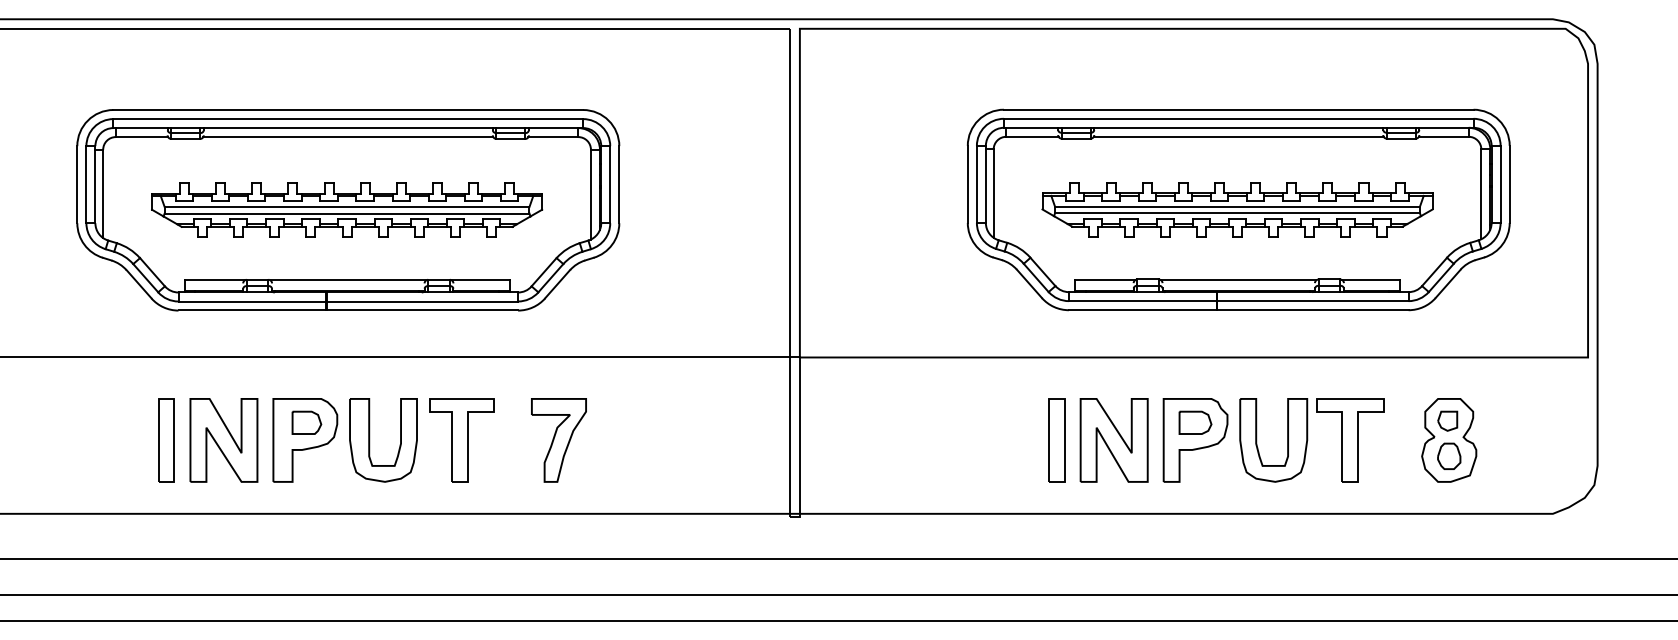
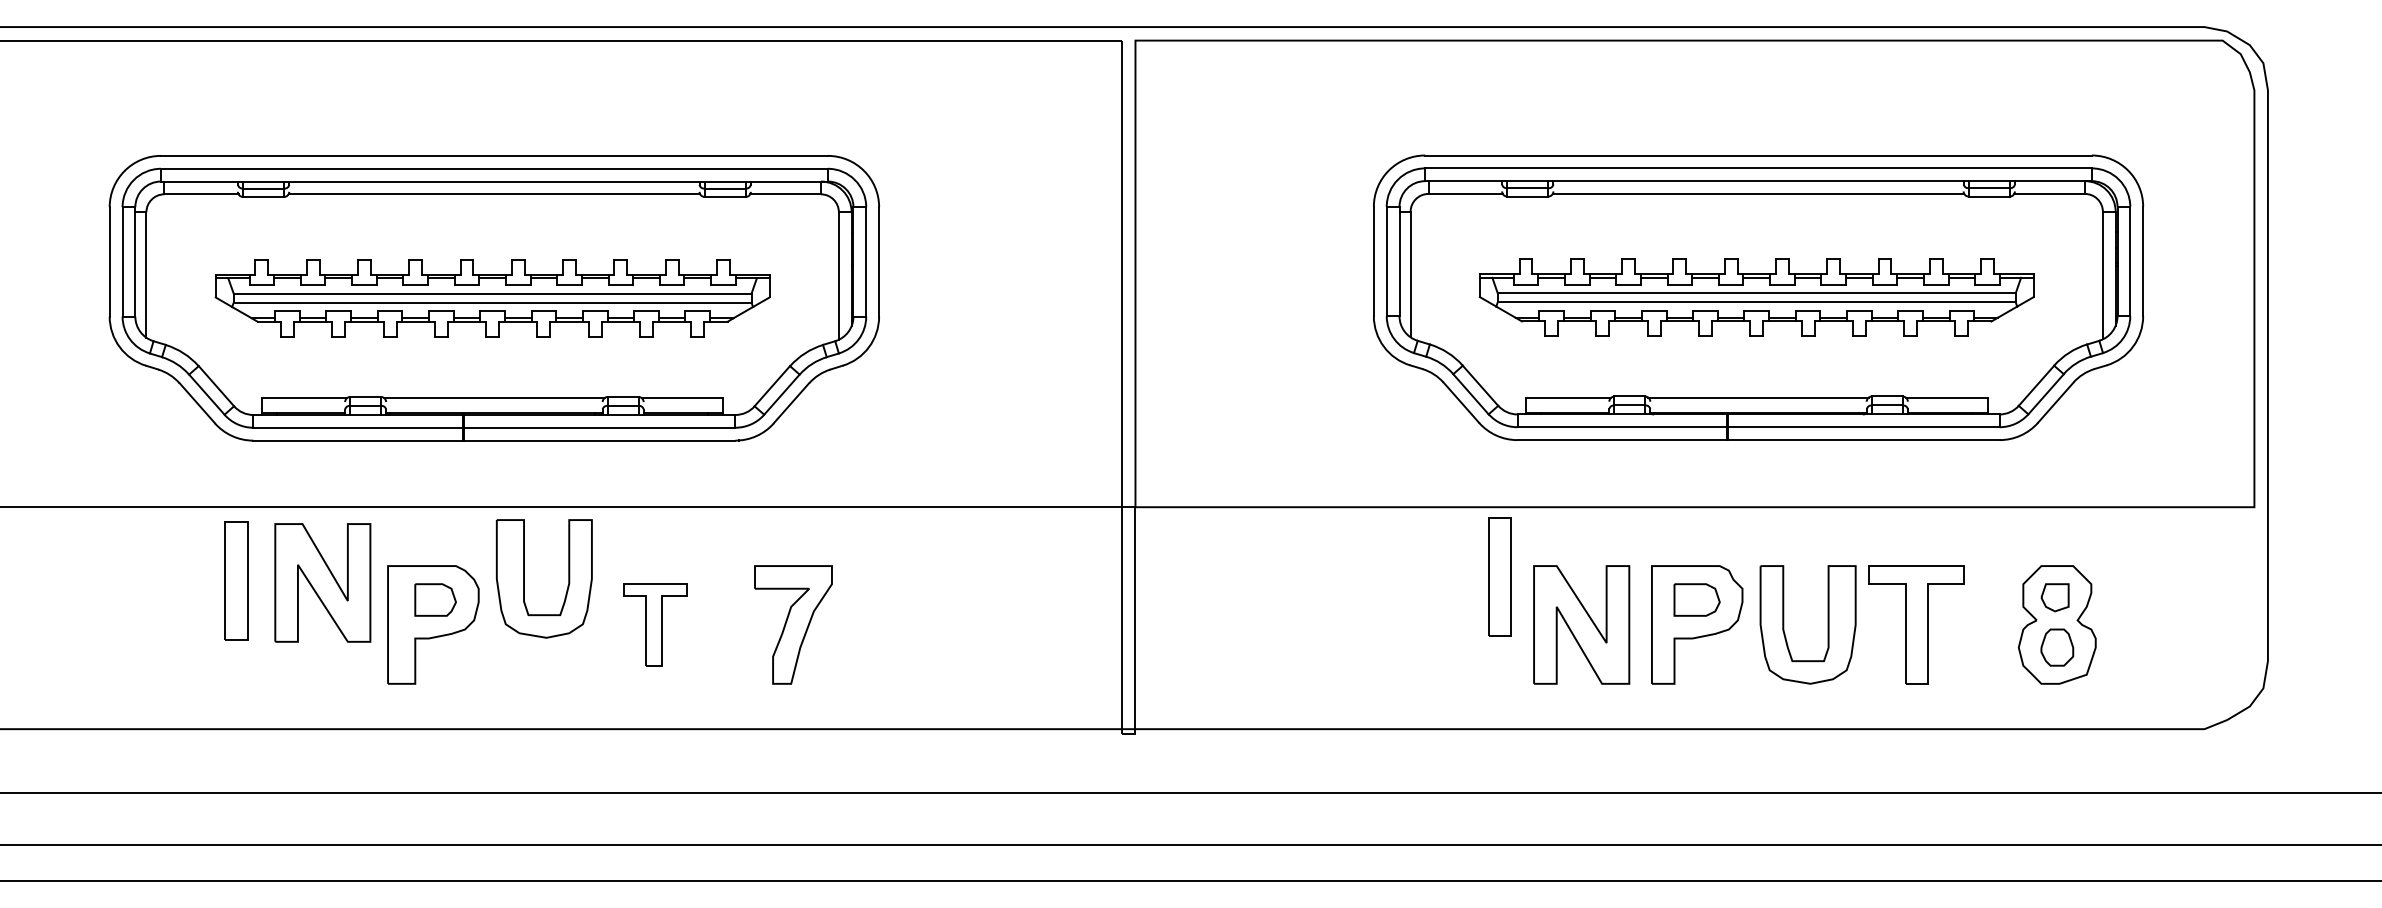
part: (166, 440) -> (236, 580), moved
part: (223, 440) -> (322, 582), moved
part: (369, 440) -> (524, 578), moved
part: (461, 440) -> (655, 624), size x0.7
part: (1056, 440) -> (1499, 576), moved

